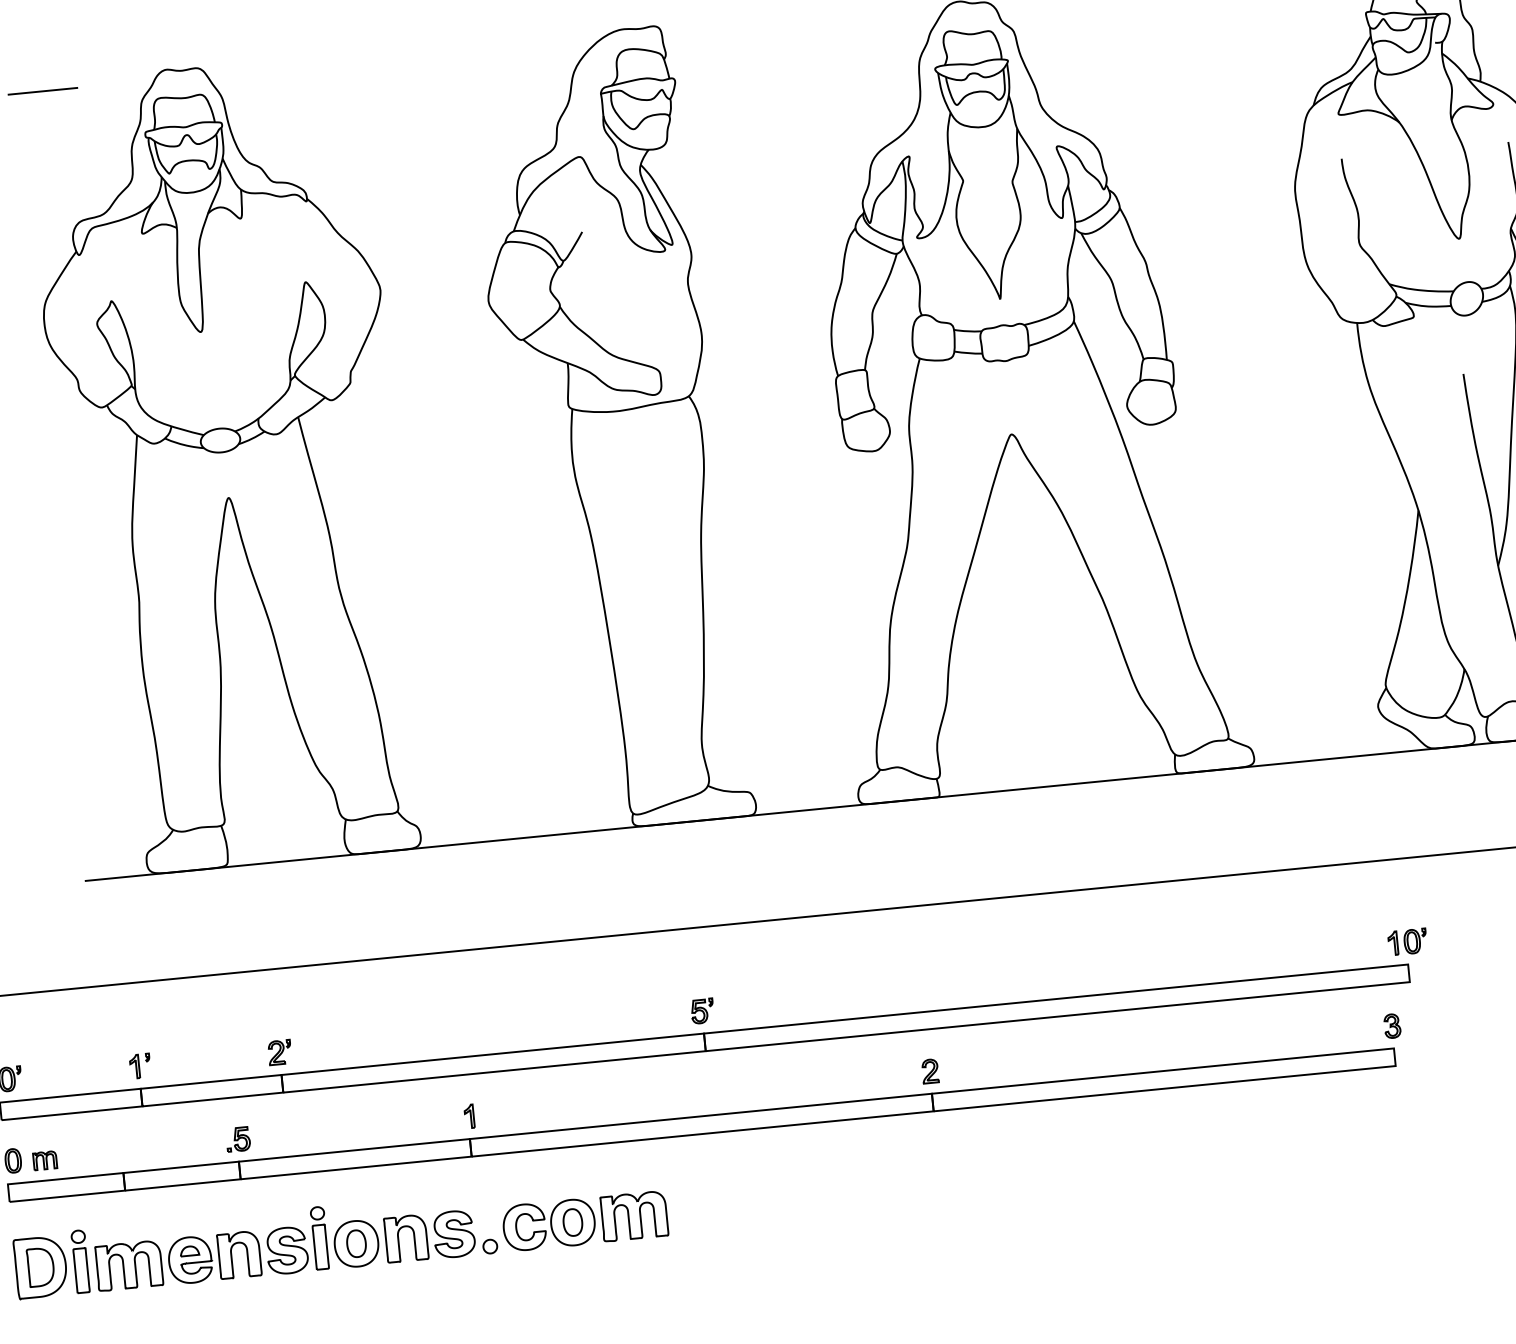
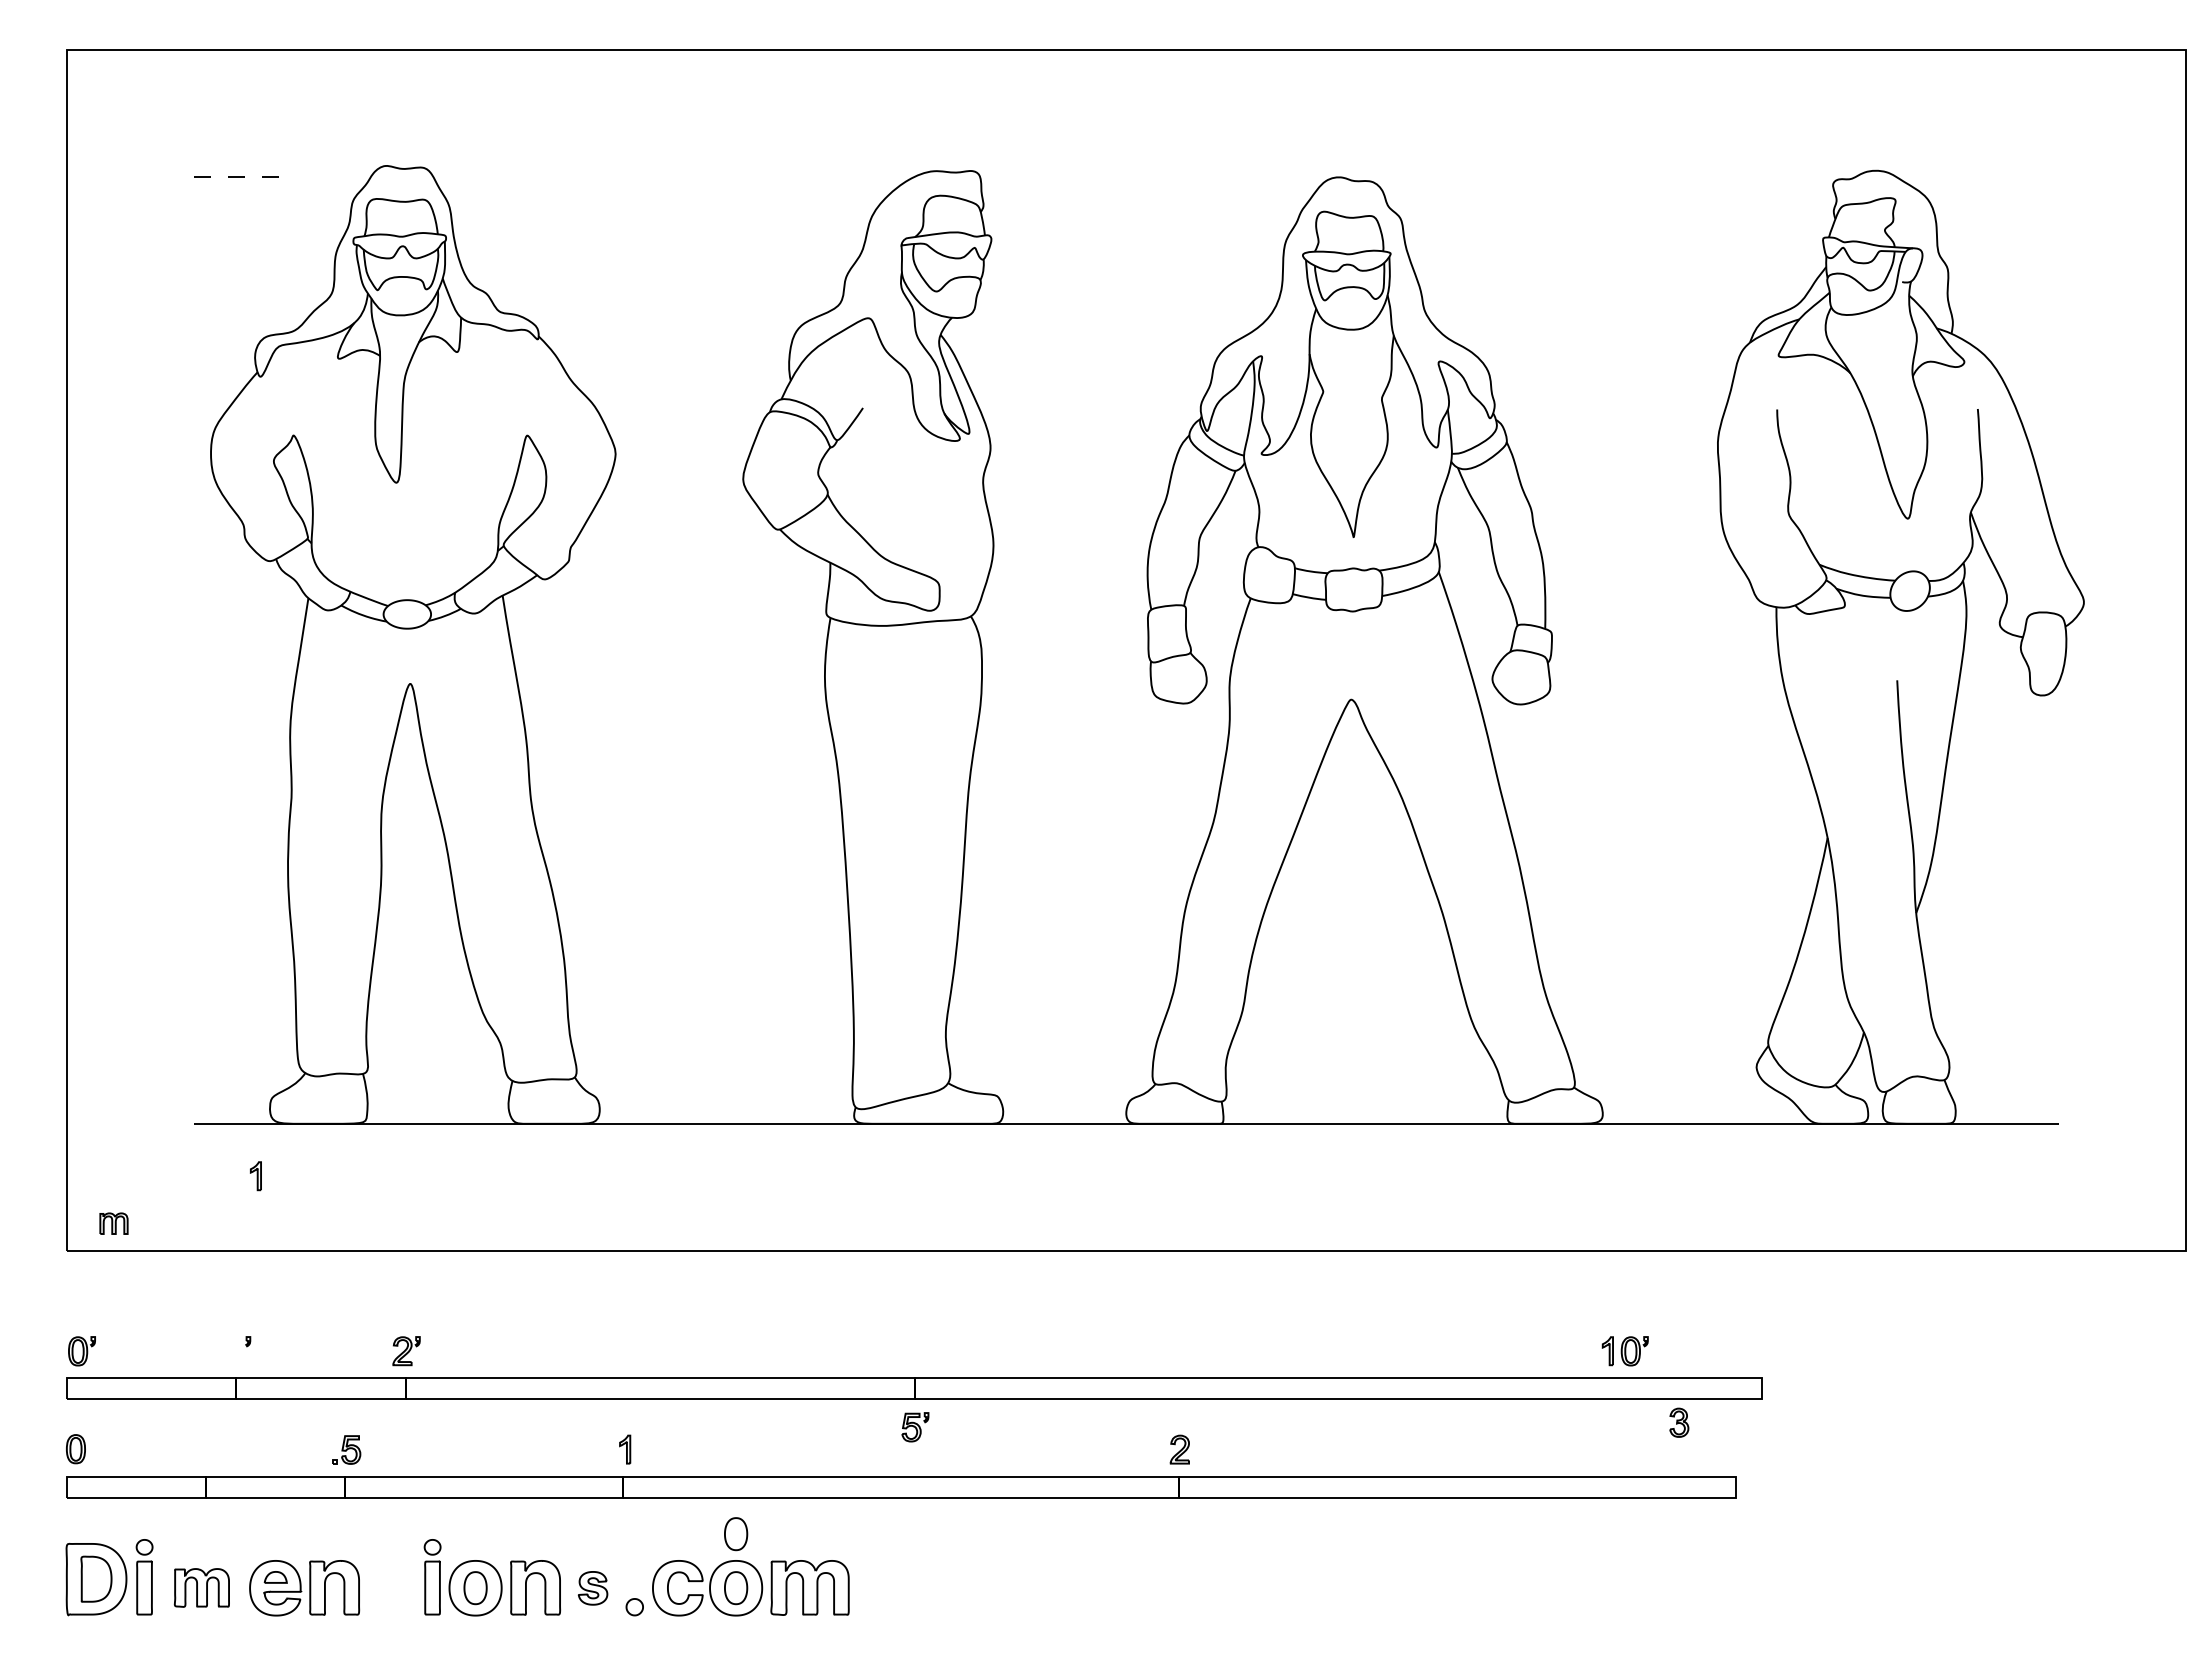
line: (43, 91) -> (236, 177), solid -> dashed
part: (1407, 942) -> (1624, 1351), moved
part: (702, 1011) -> (915, 1427), moved
part: (1392, 1025) -> (1679, 1422), moved
part: (134, 1067) -> (255, 1176), moved
part: (44, 1160) -> (113, 1223), moved
part: (568, 1177) -> (736, 1534), added
part: (453, 1234) -> (592, 1588), size x0.6
part: (286, 1250) -> (391, 1588), removed
part: (128, 1265) -> (201, 1587), size x0.7

